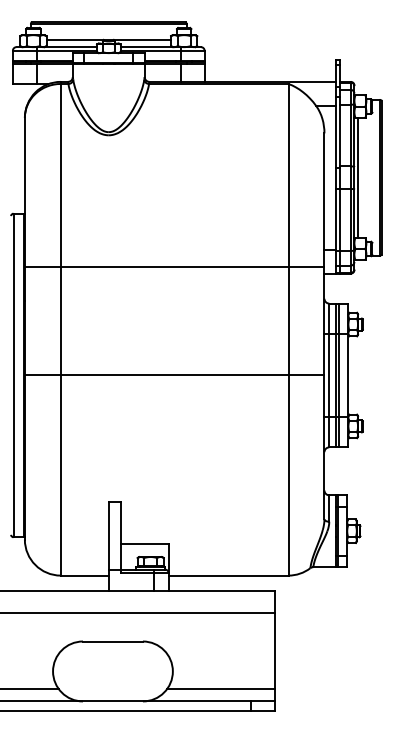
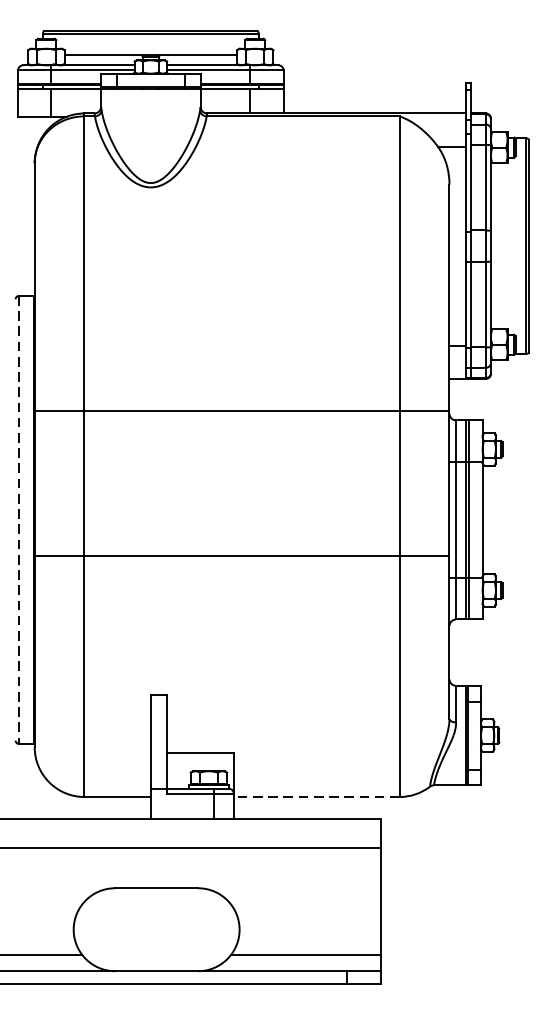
line: (358, 177) -> (496, 245), removed
line: (174, 266) -> (241, 410), moved
line: (13, 375) -> (18, 519), solid -> dashed
line: (174, 375) -> (241, 555), moved
line: (228, 575) -> (316, 796), solid -> dashed

